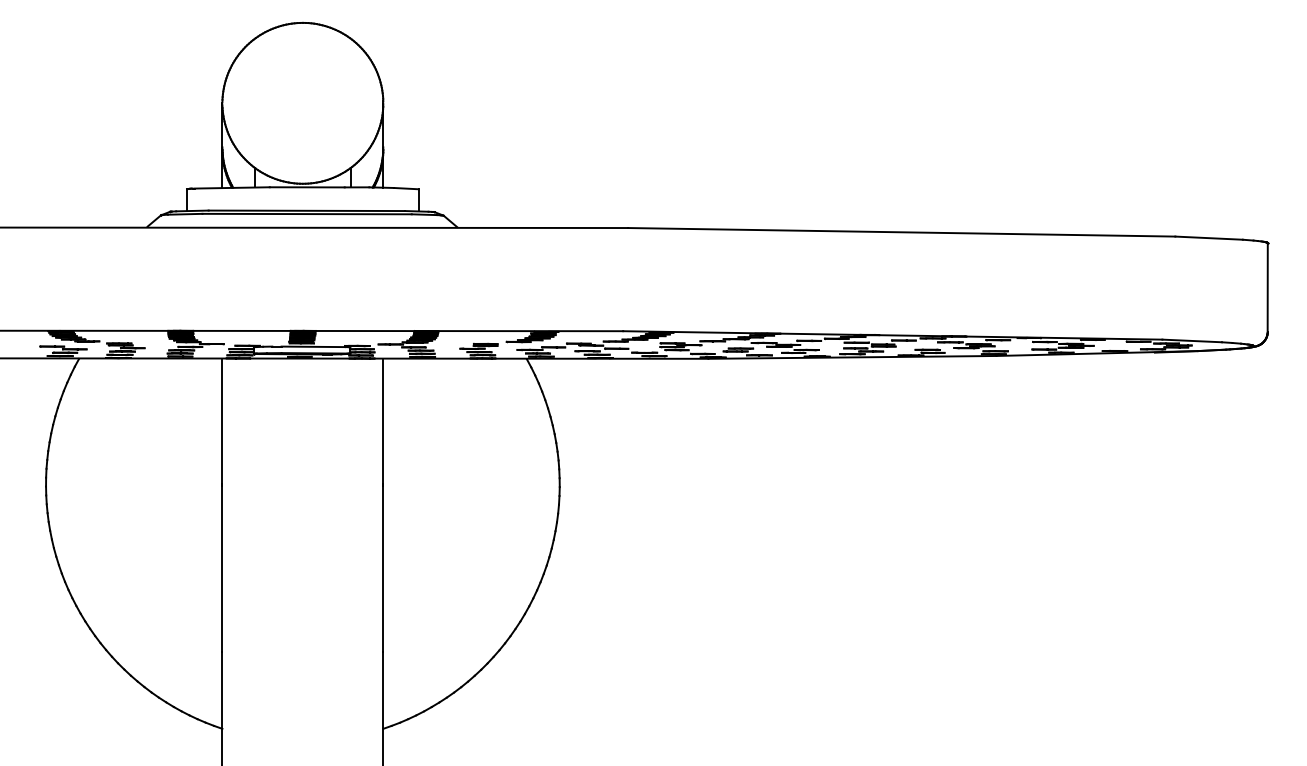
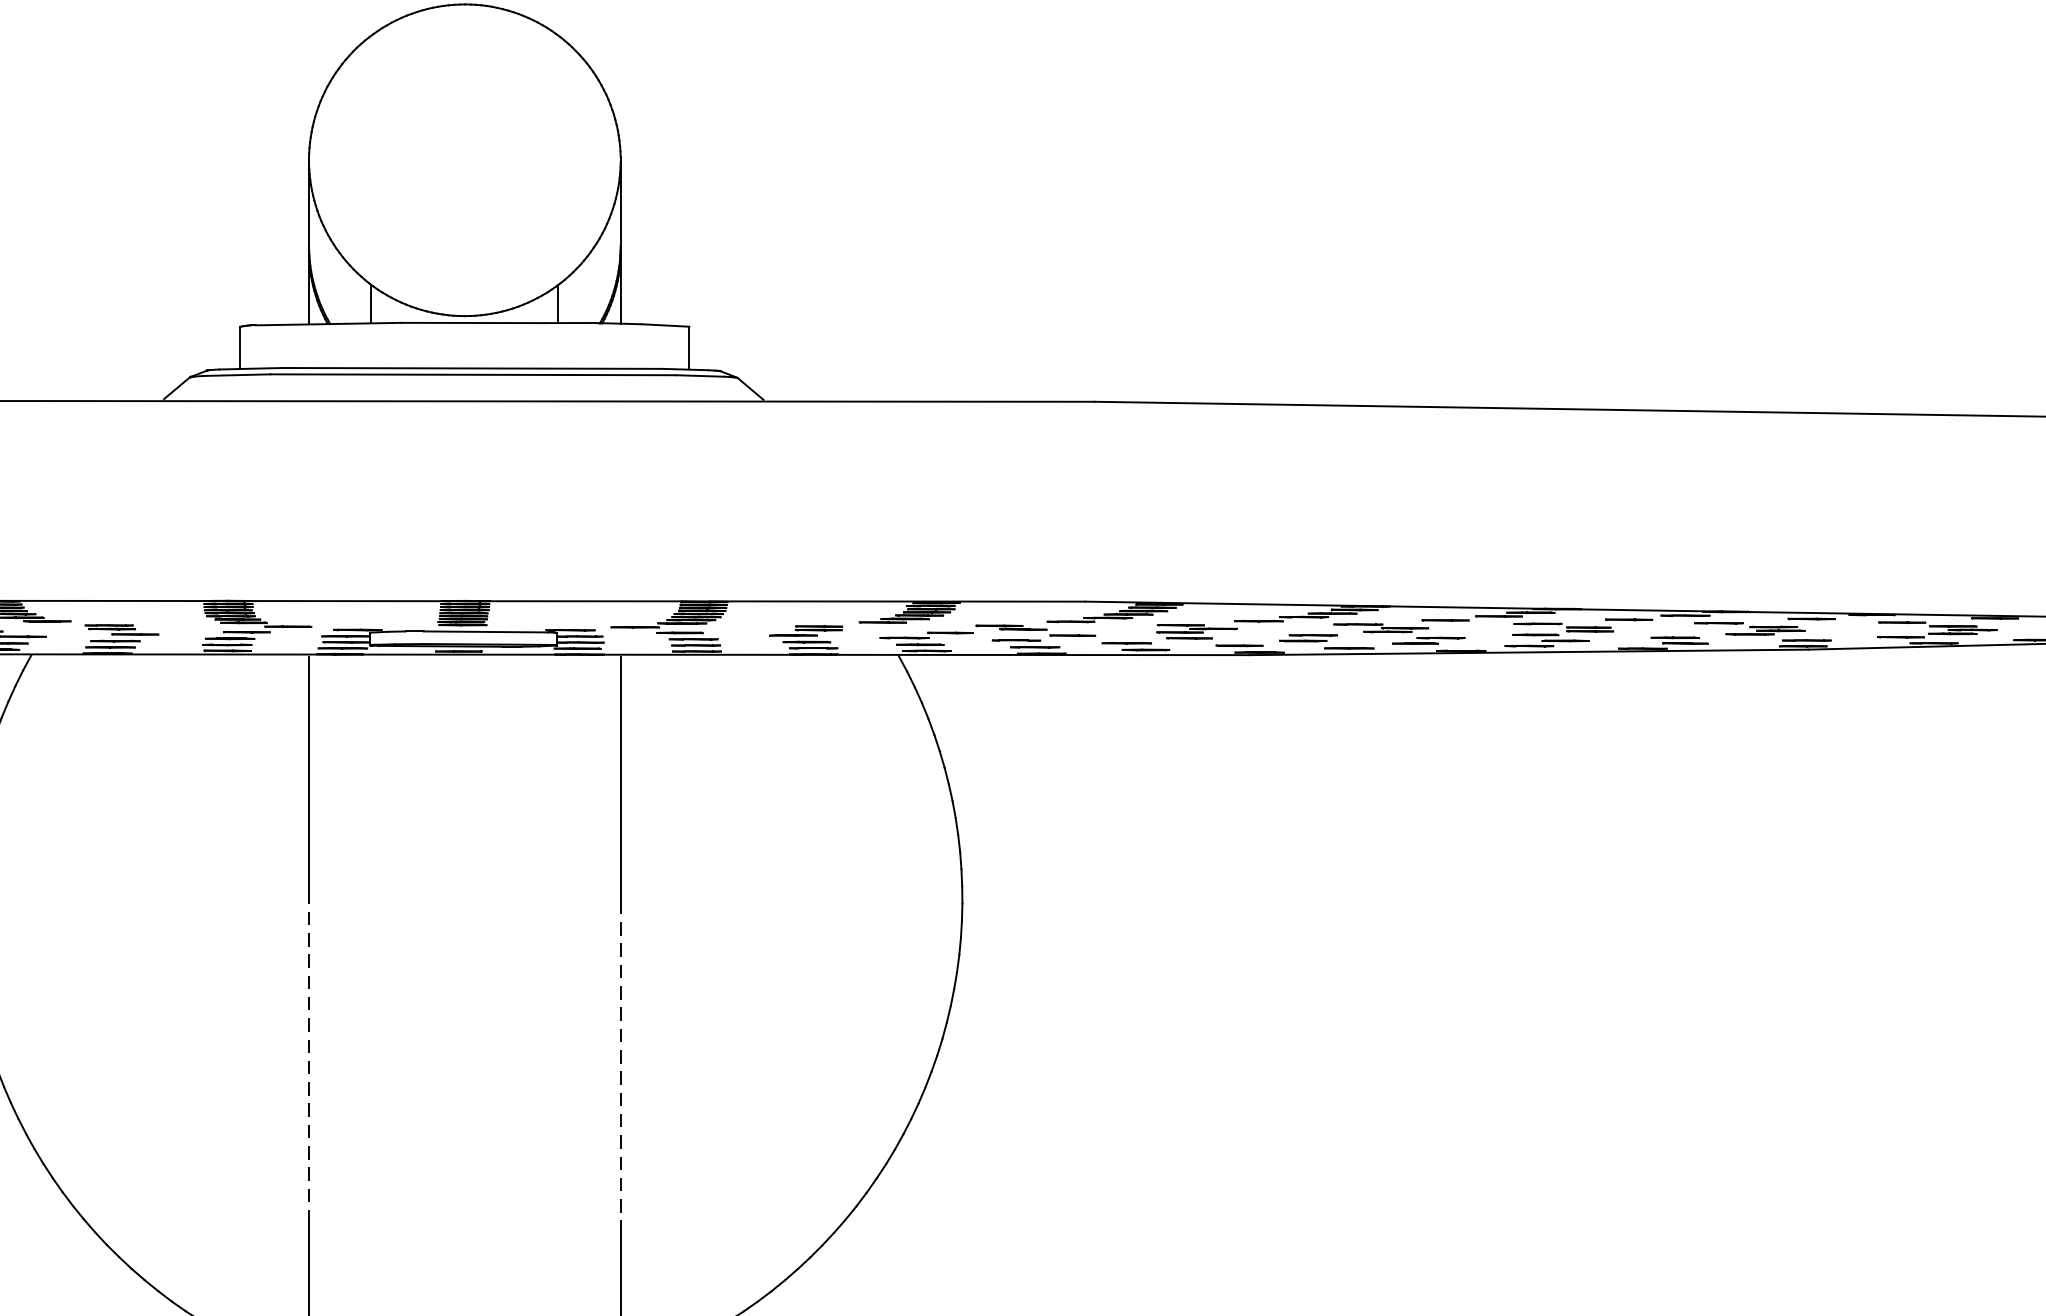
line: (222, 568) -> (309, 1061), solid -> dashed
line: (383, 569) -> (621, 1063), solid -> dashed

